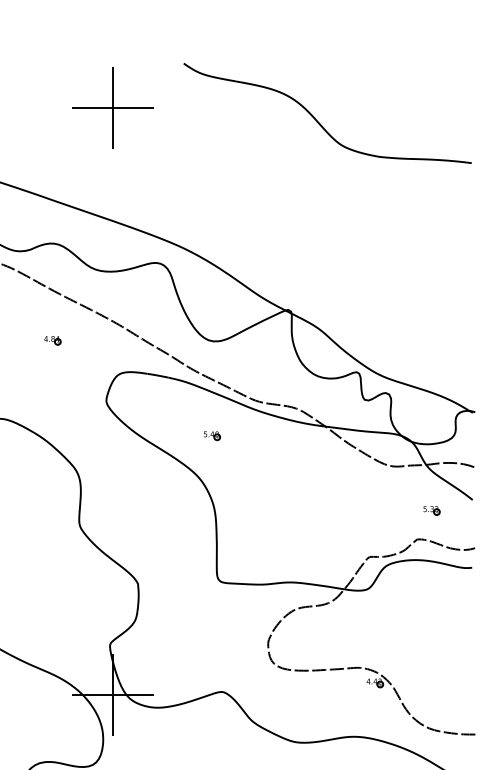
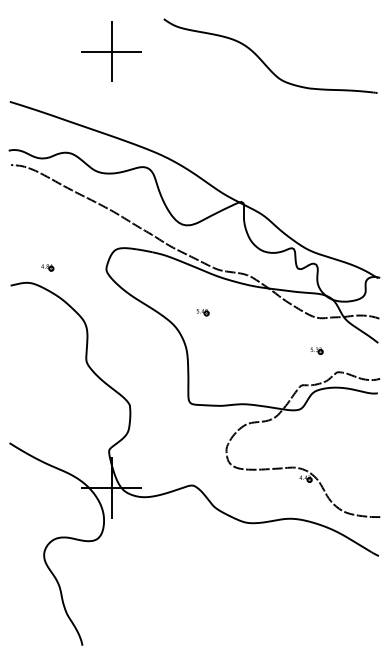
part: (52, 340) -> (47, 267), moved
part: (211, 435) -> (202, 312), moved
part: (431, 511) -> (316, 351), moved

